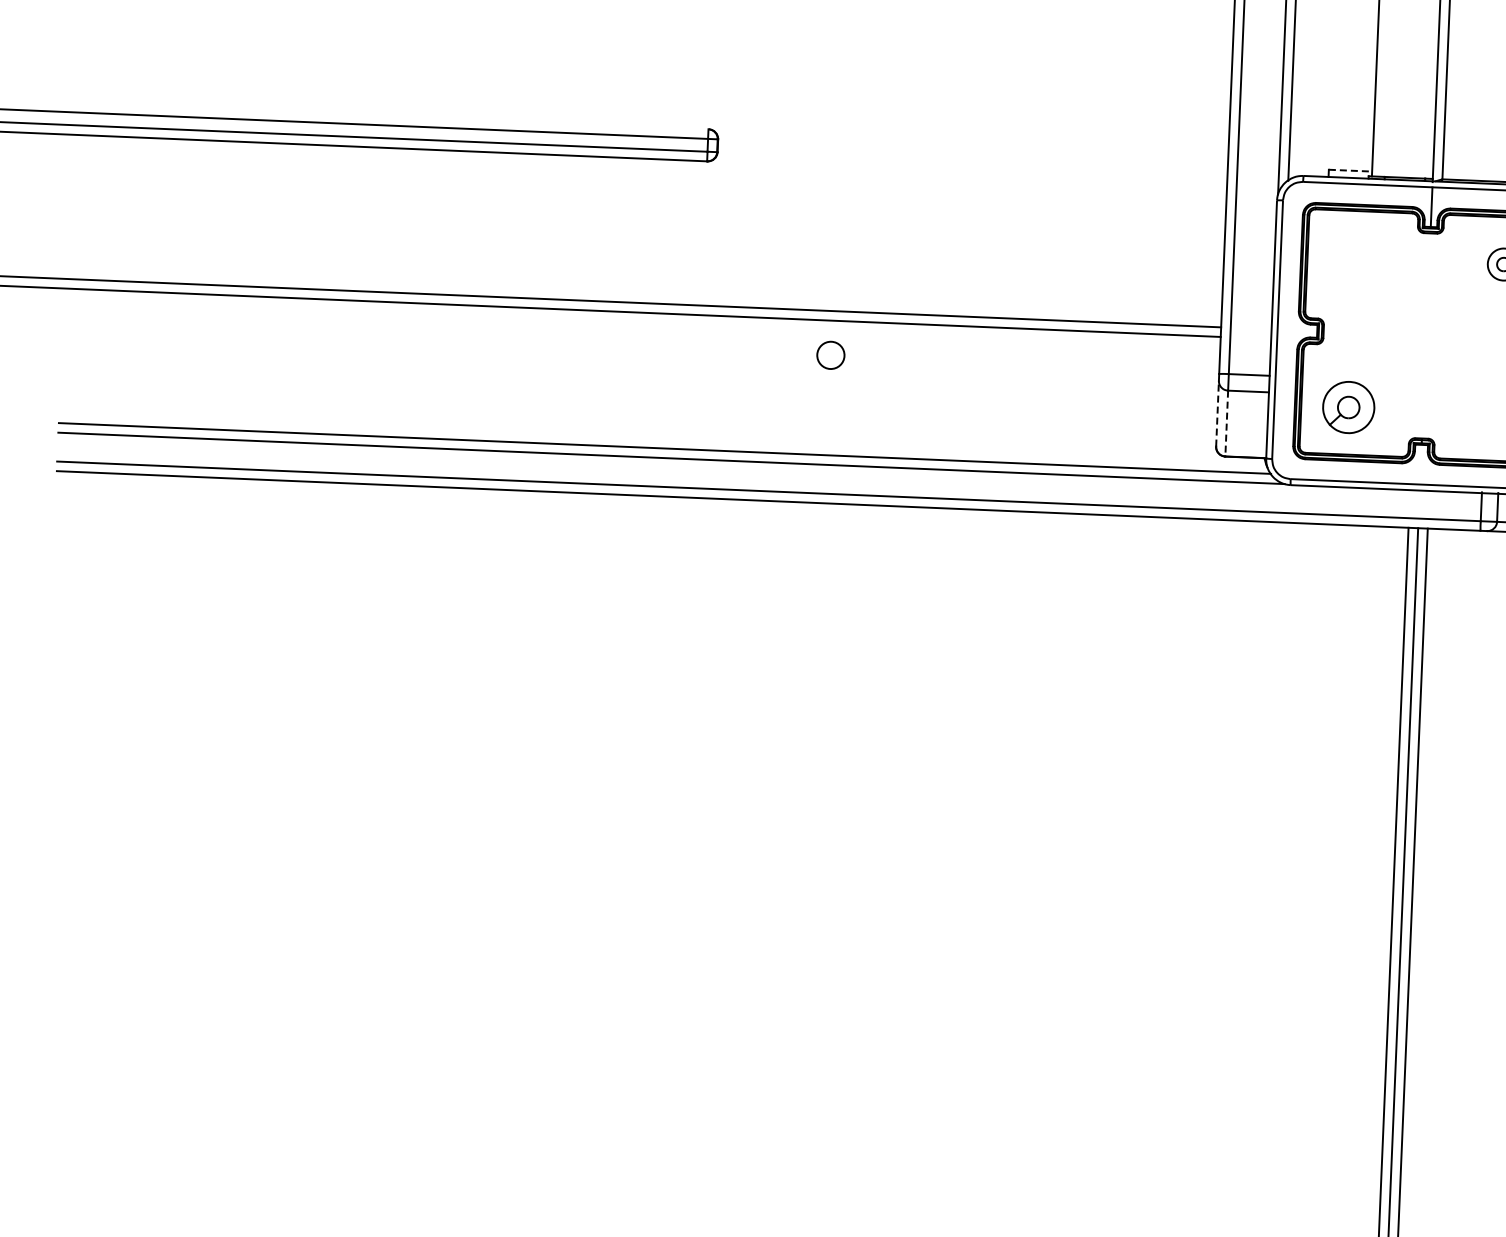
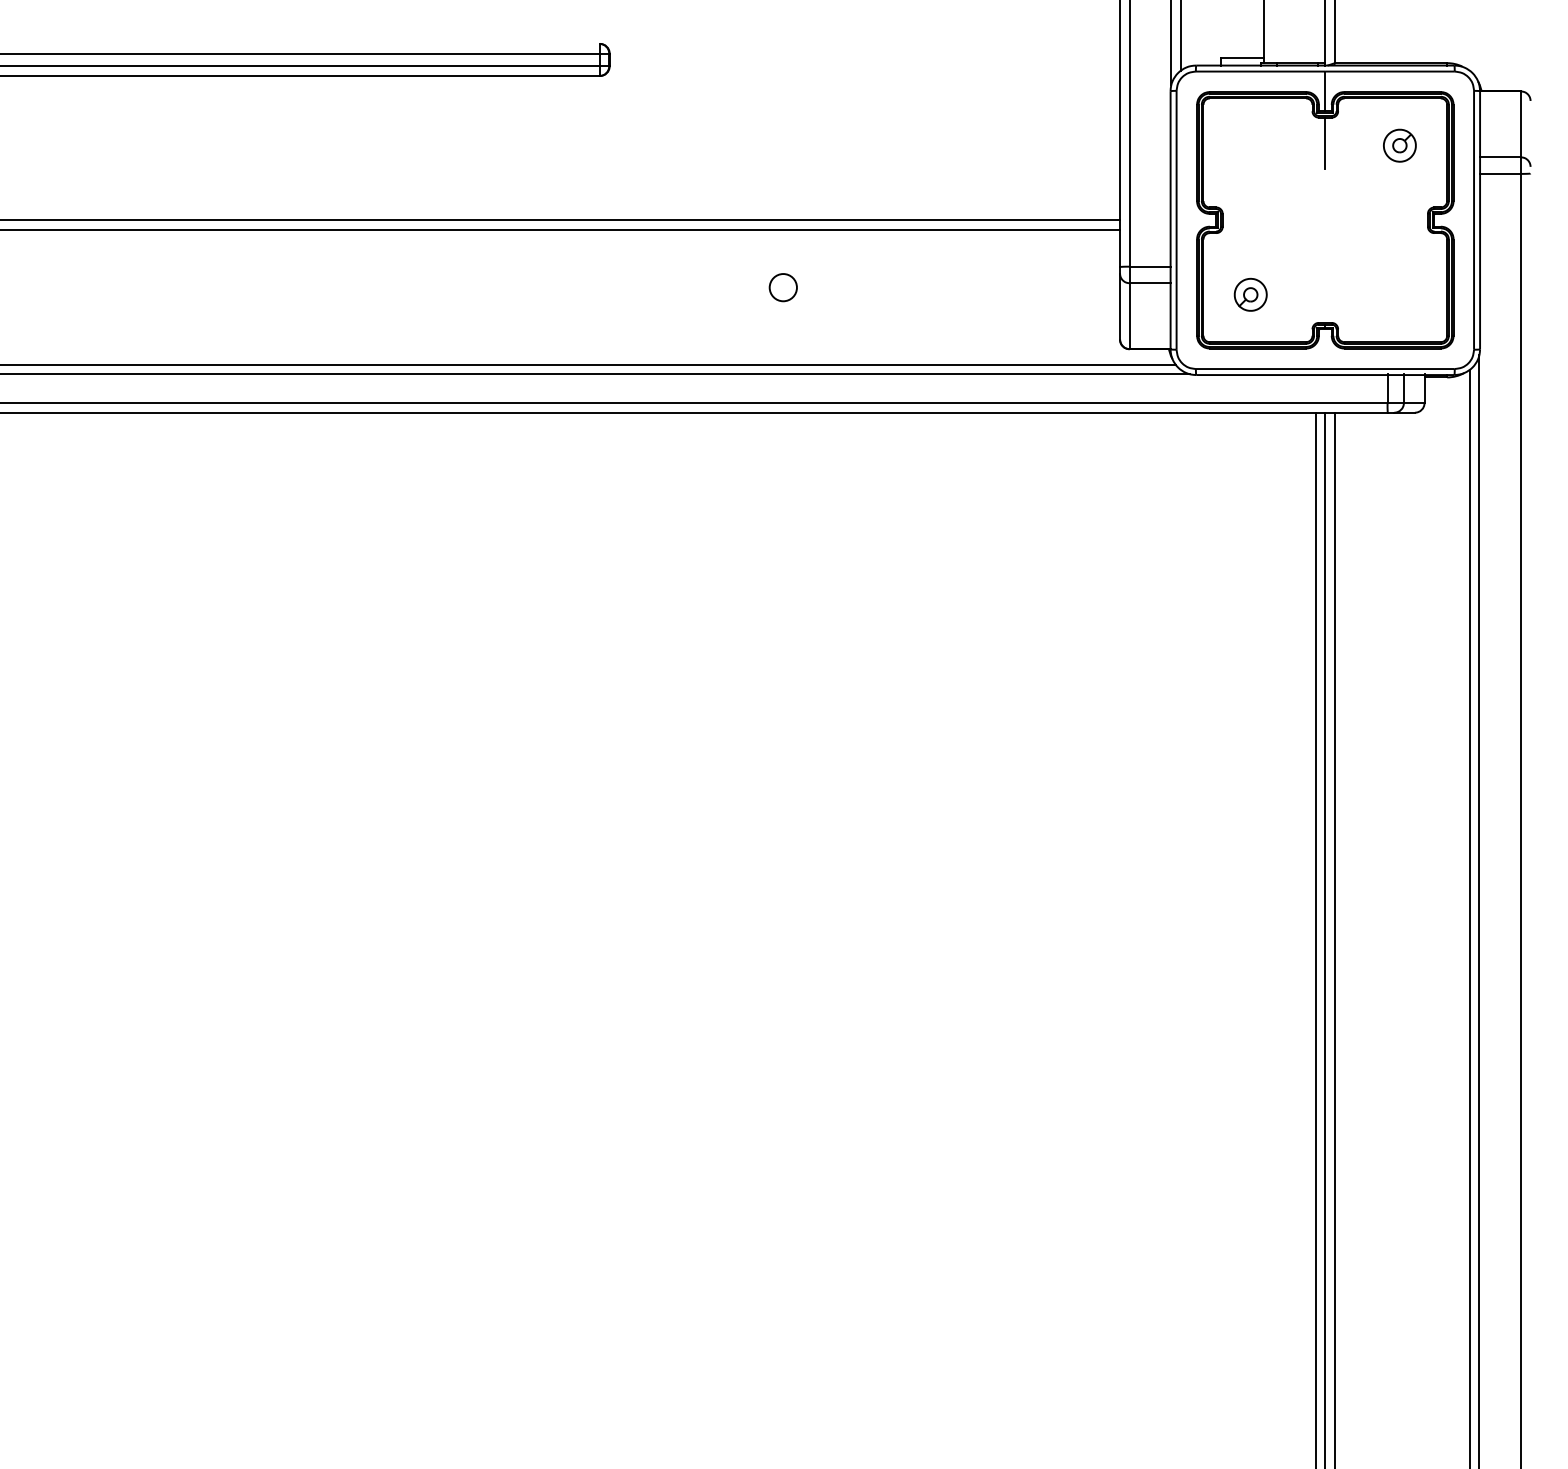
line: (1350, 170) -> (1242, 58), dashed -> solid
line: (1429, 258) -> (1325, 142), added
circle: (830, 355) -> (782, 287), moved
part: (1348, 406) -> (1250, 294), size x0.62
line: (1217, 413) -> (1120, 306), dashed -> solid
line: (1226, 423) -> (1129, 316), dashed -> solid

